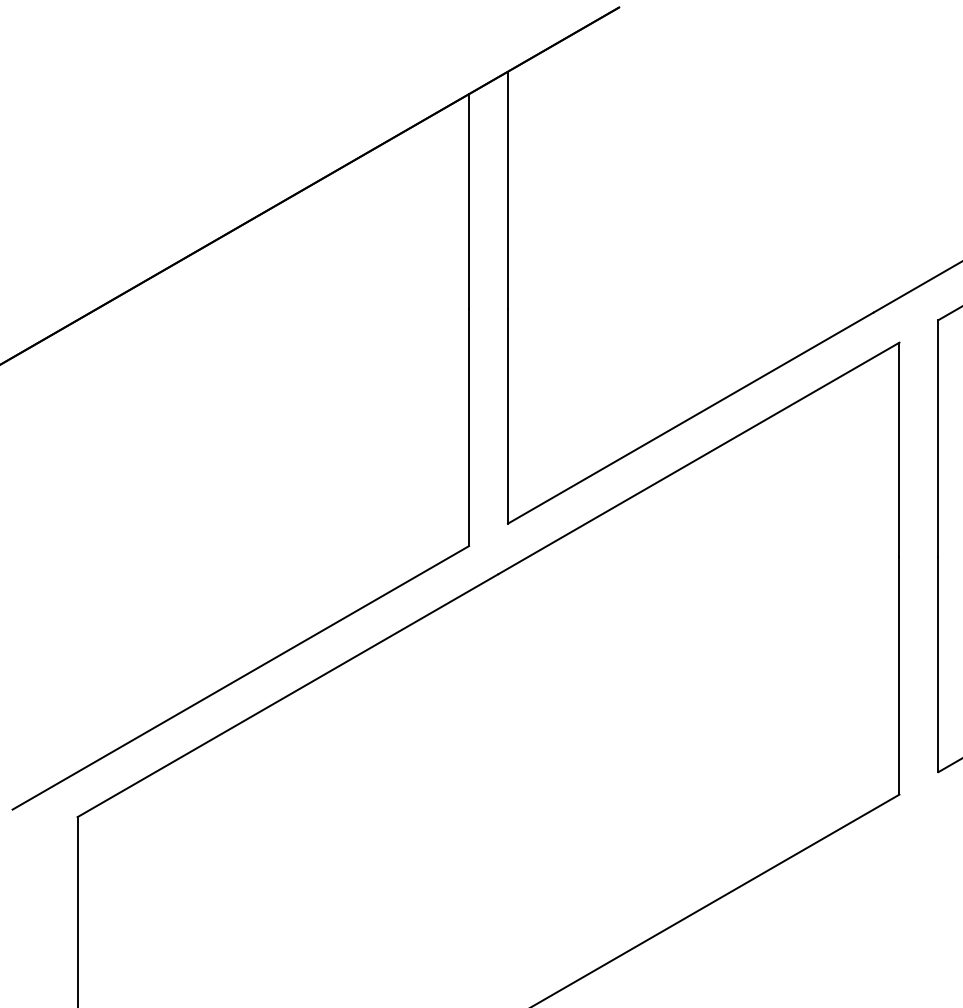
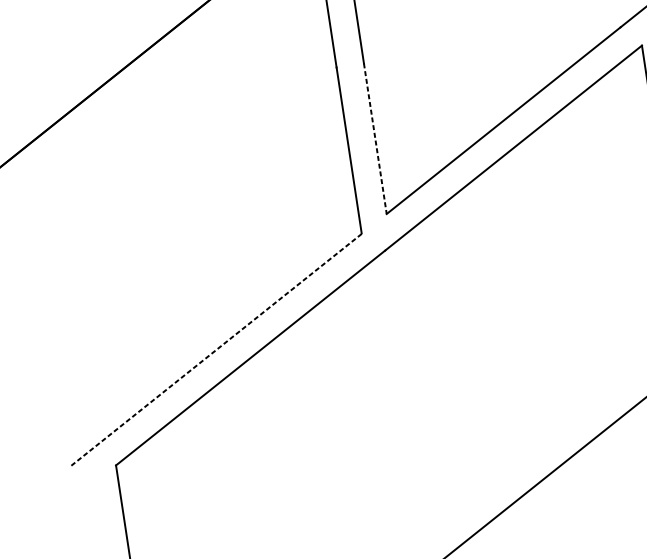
line: (508, 416) -> (375, 138), solid -> dashed
line: (240, 677) -> (215, 350), solid -> dashed

